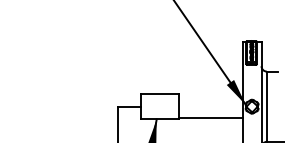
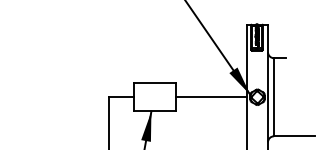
line: (210, 117) -> (211, 97), moved

